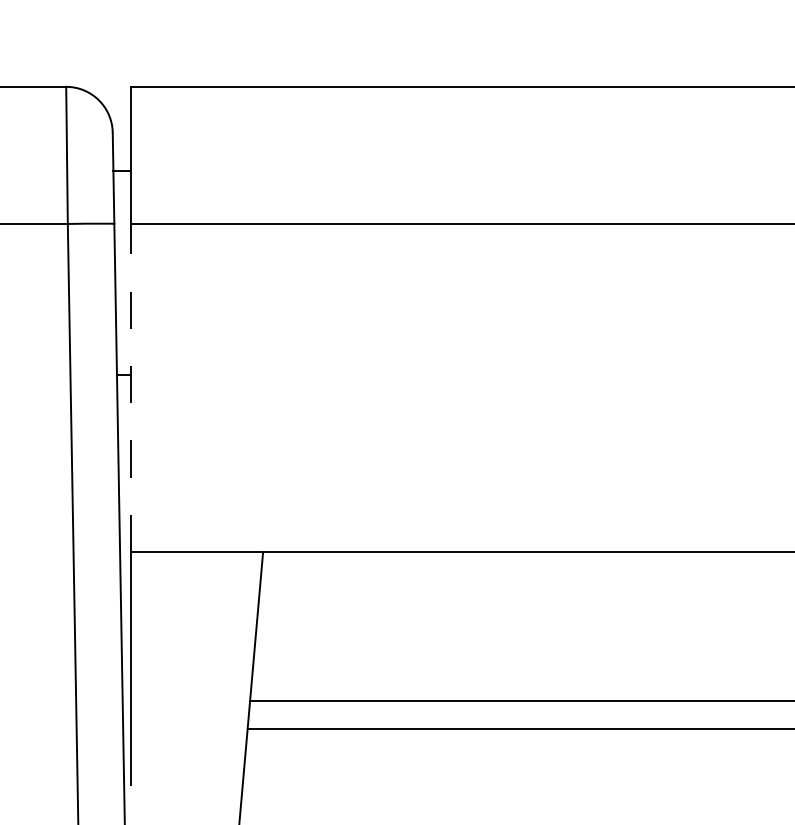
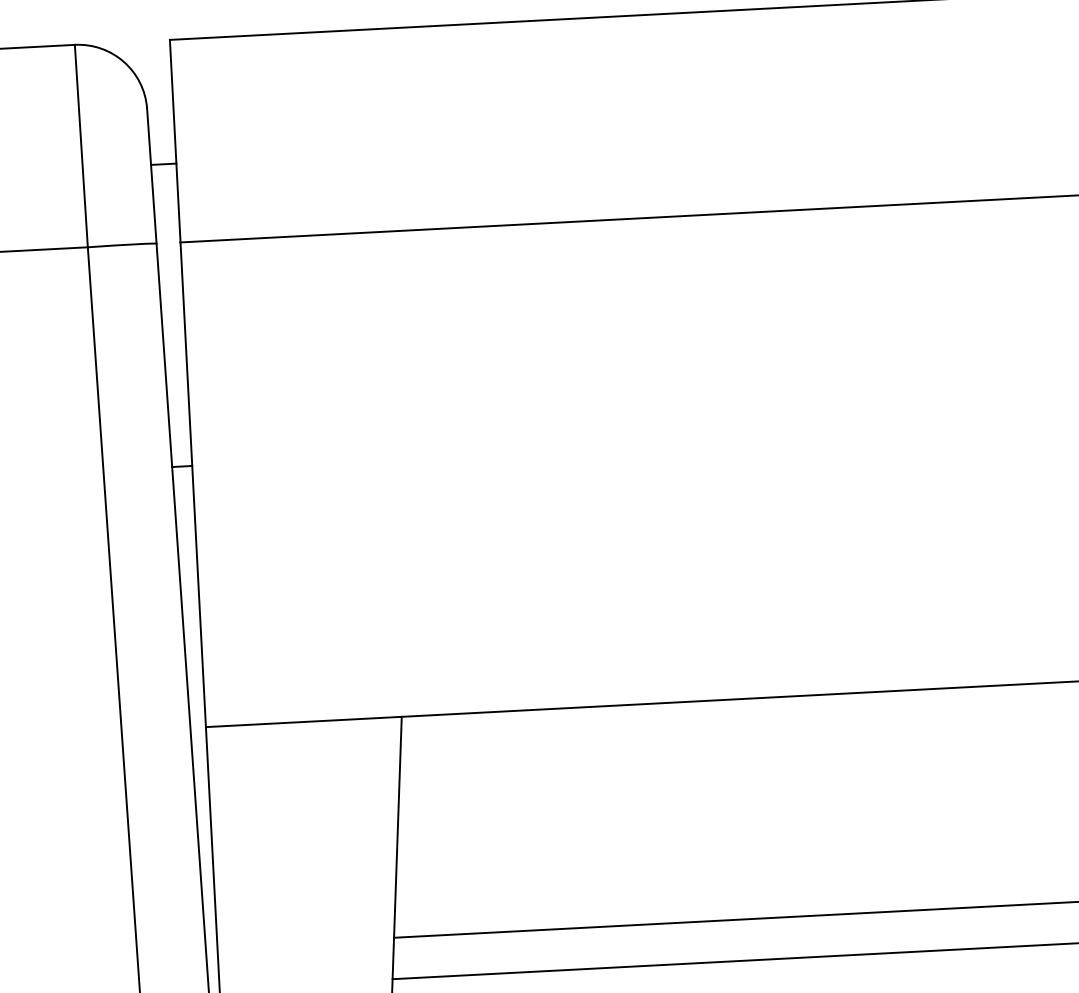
line: (130, 387) -> (193, 484), dashed -> solid

